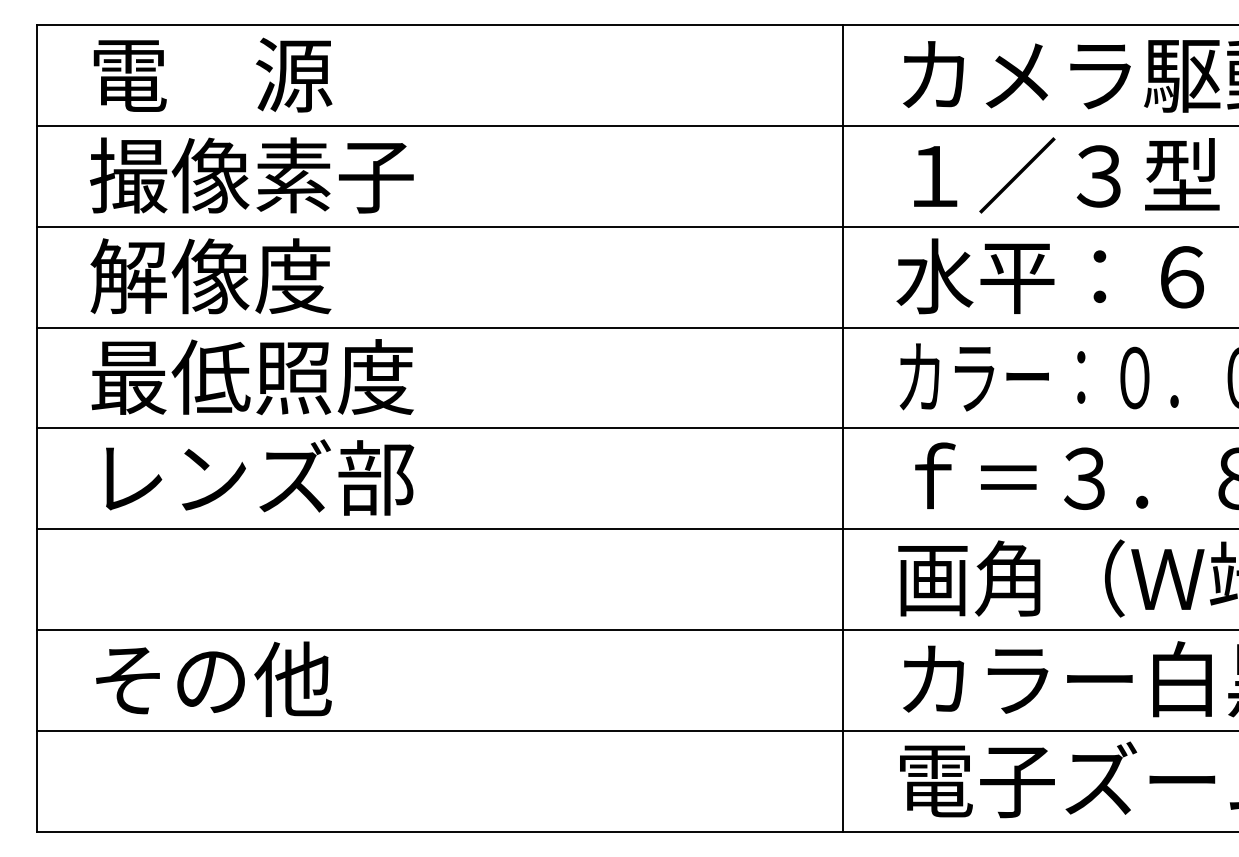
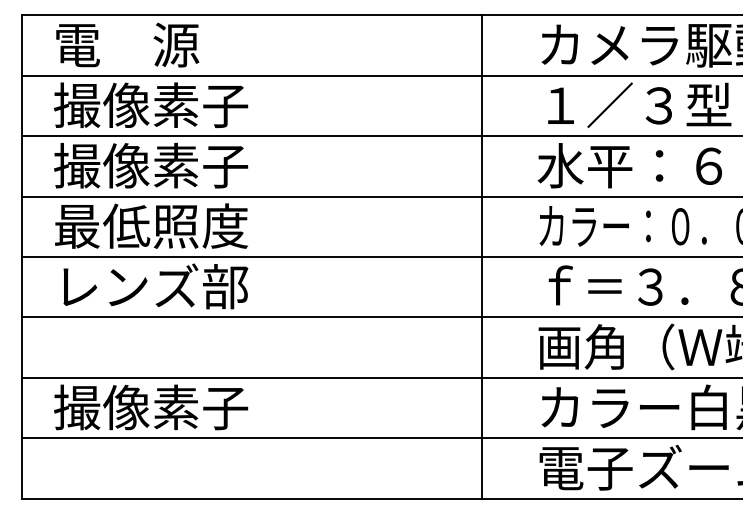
text: (252, 275) -> (151, 165), 解像度 -> 撮像素子
line: (842, 427) -> (481, 256), moved
text: (252, 679) -> (151, 407), その他 -> 撮像素子

